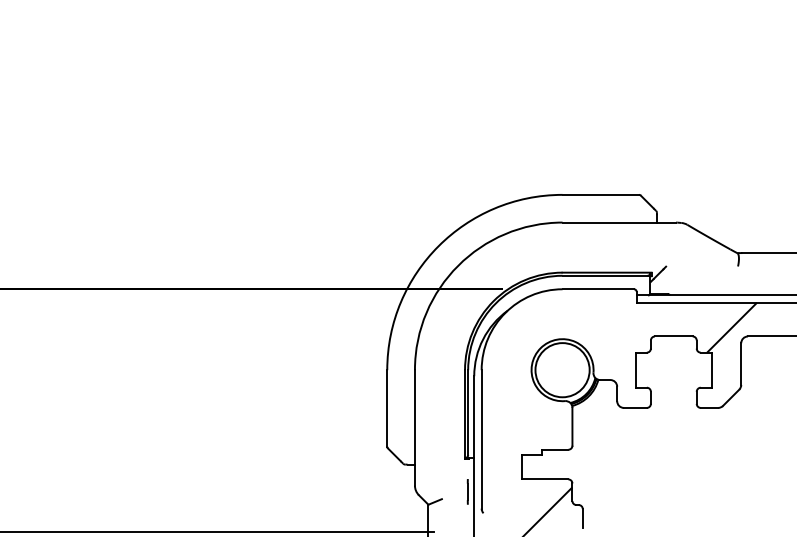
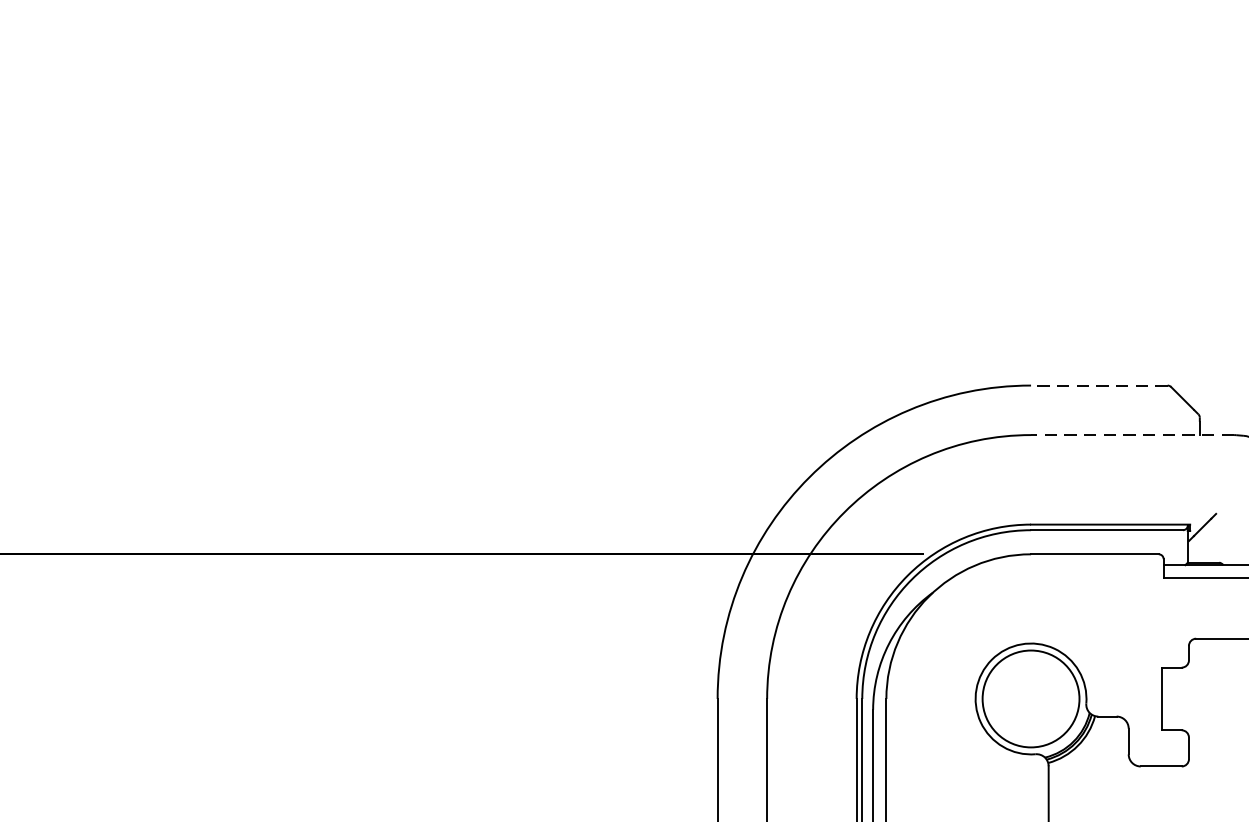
line: (600, 194) -> (1098, 384), solid -> dashed
line: (619, 222) -> (1132, 434), solid -> dashed

